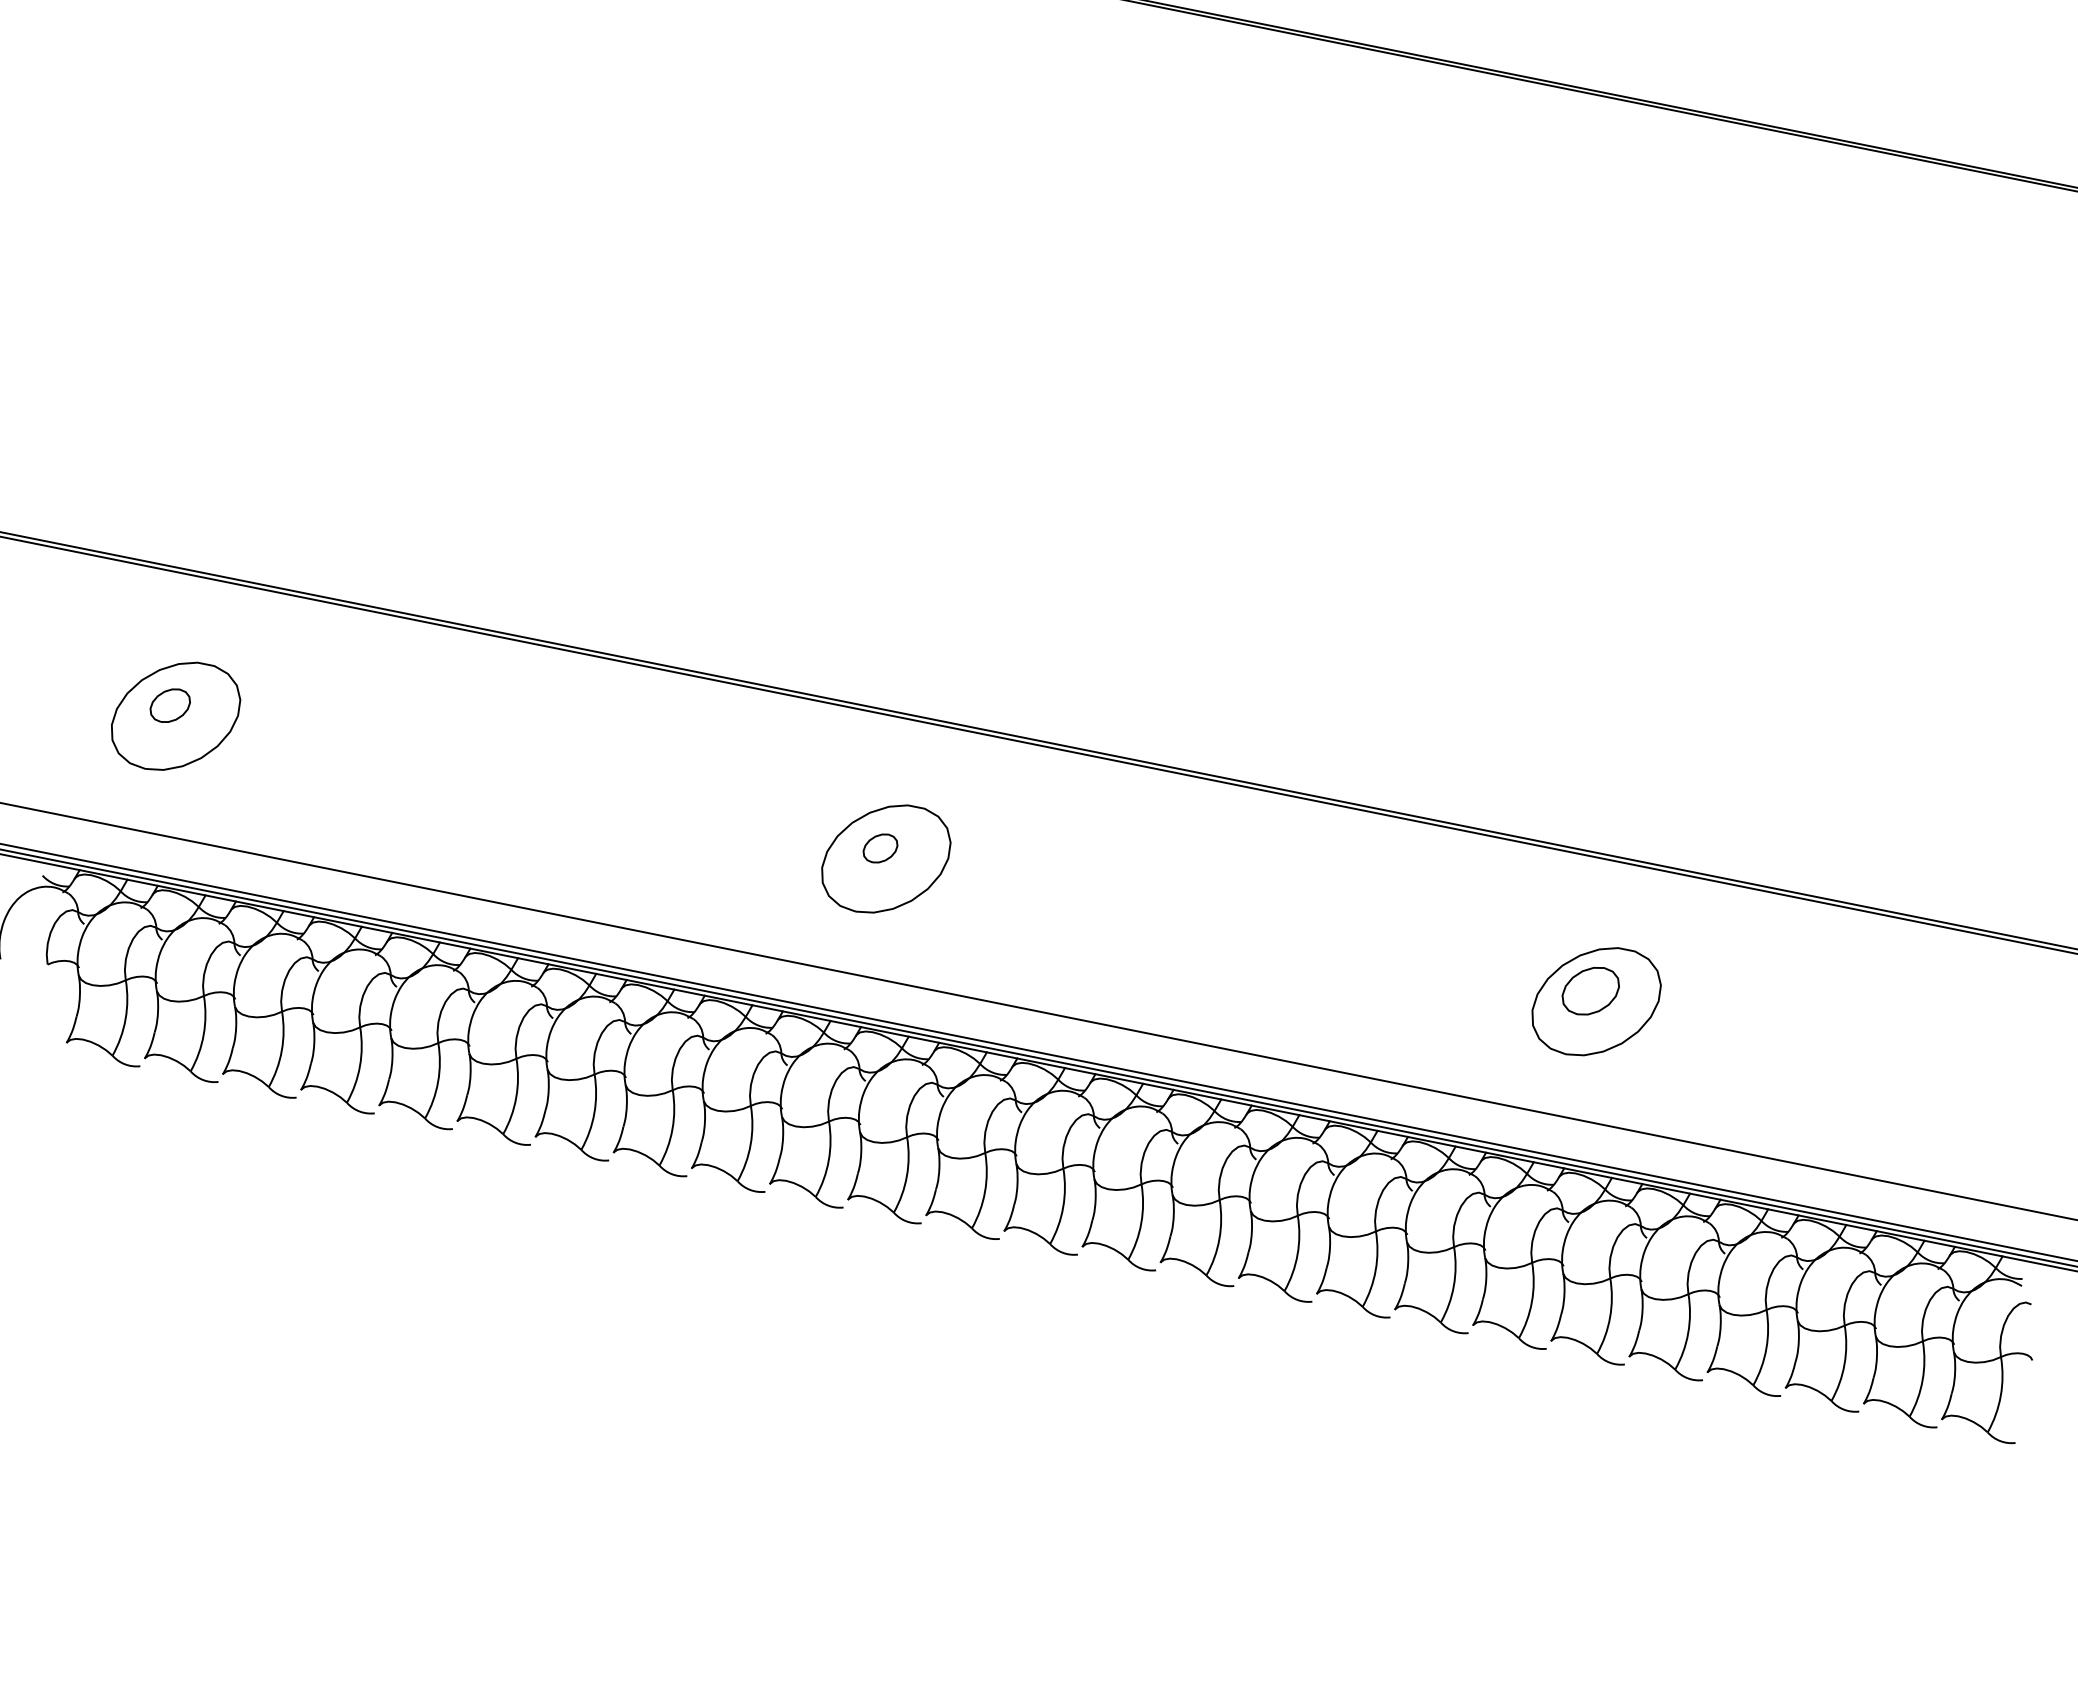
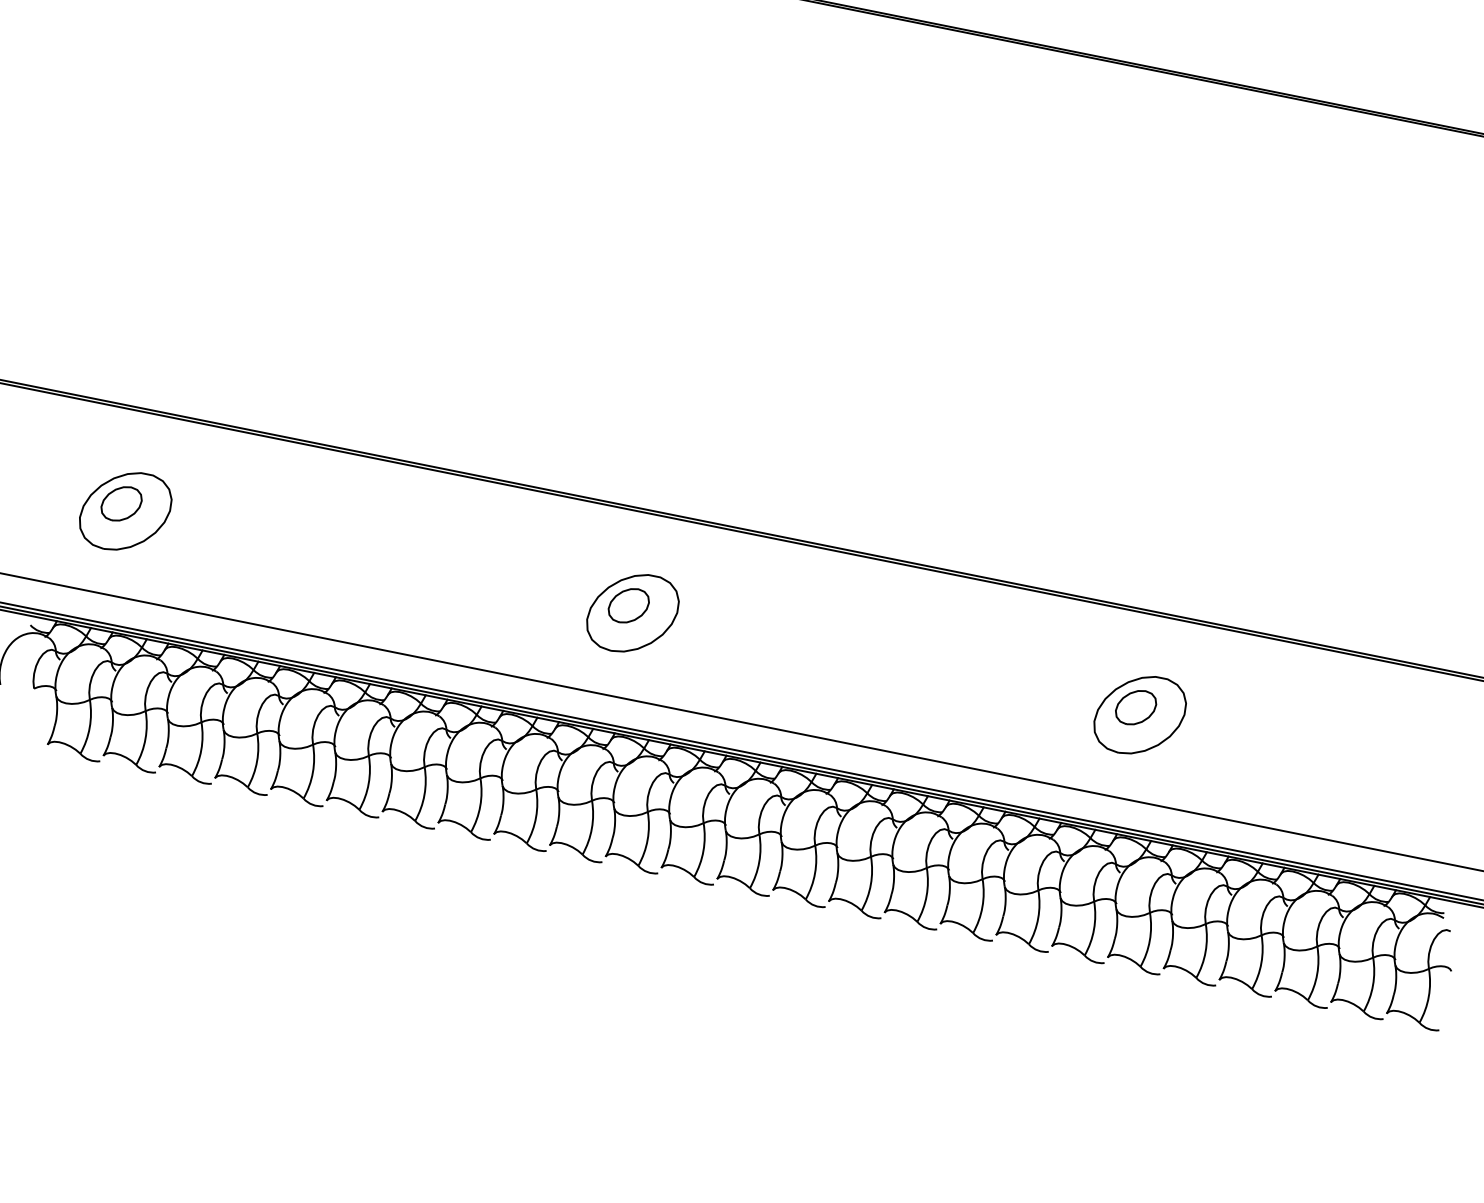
part: (170, 705) -> (121, 503), size x1.43
part: (880, 848) -> (628, 605), size x1.67

